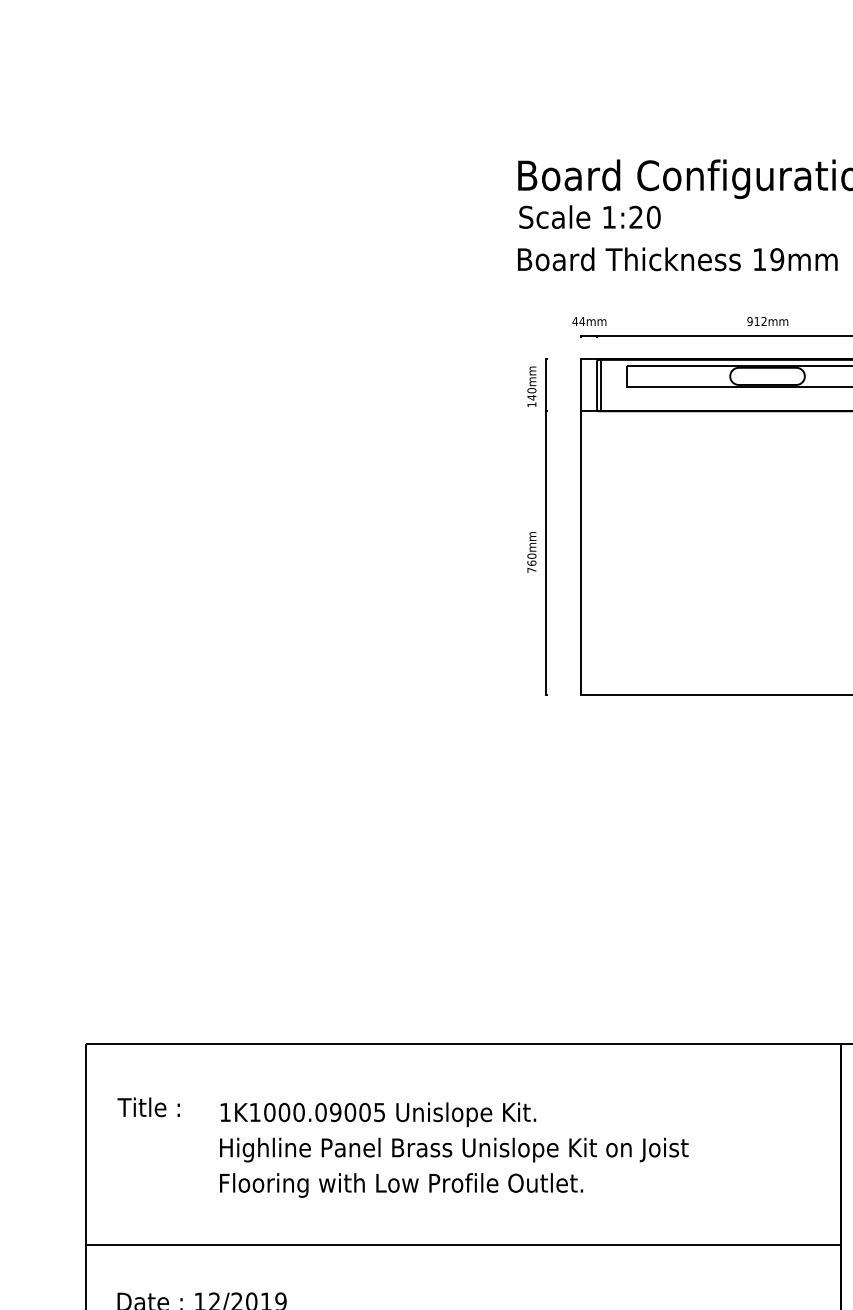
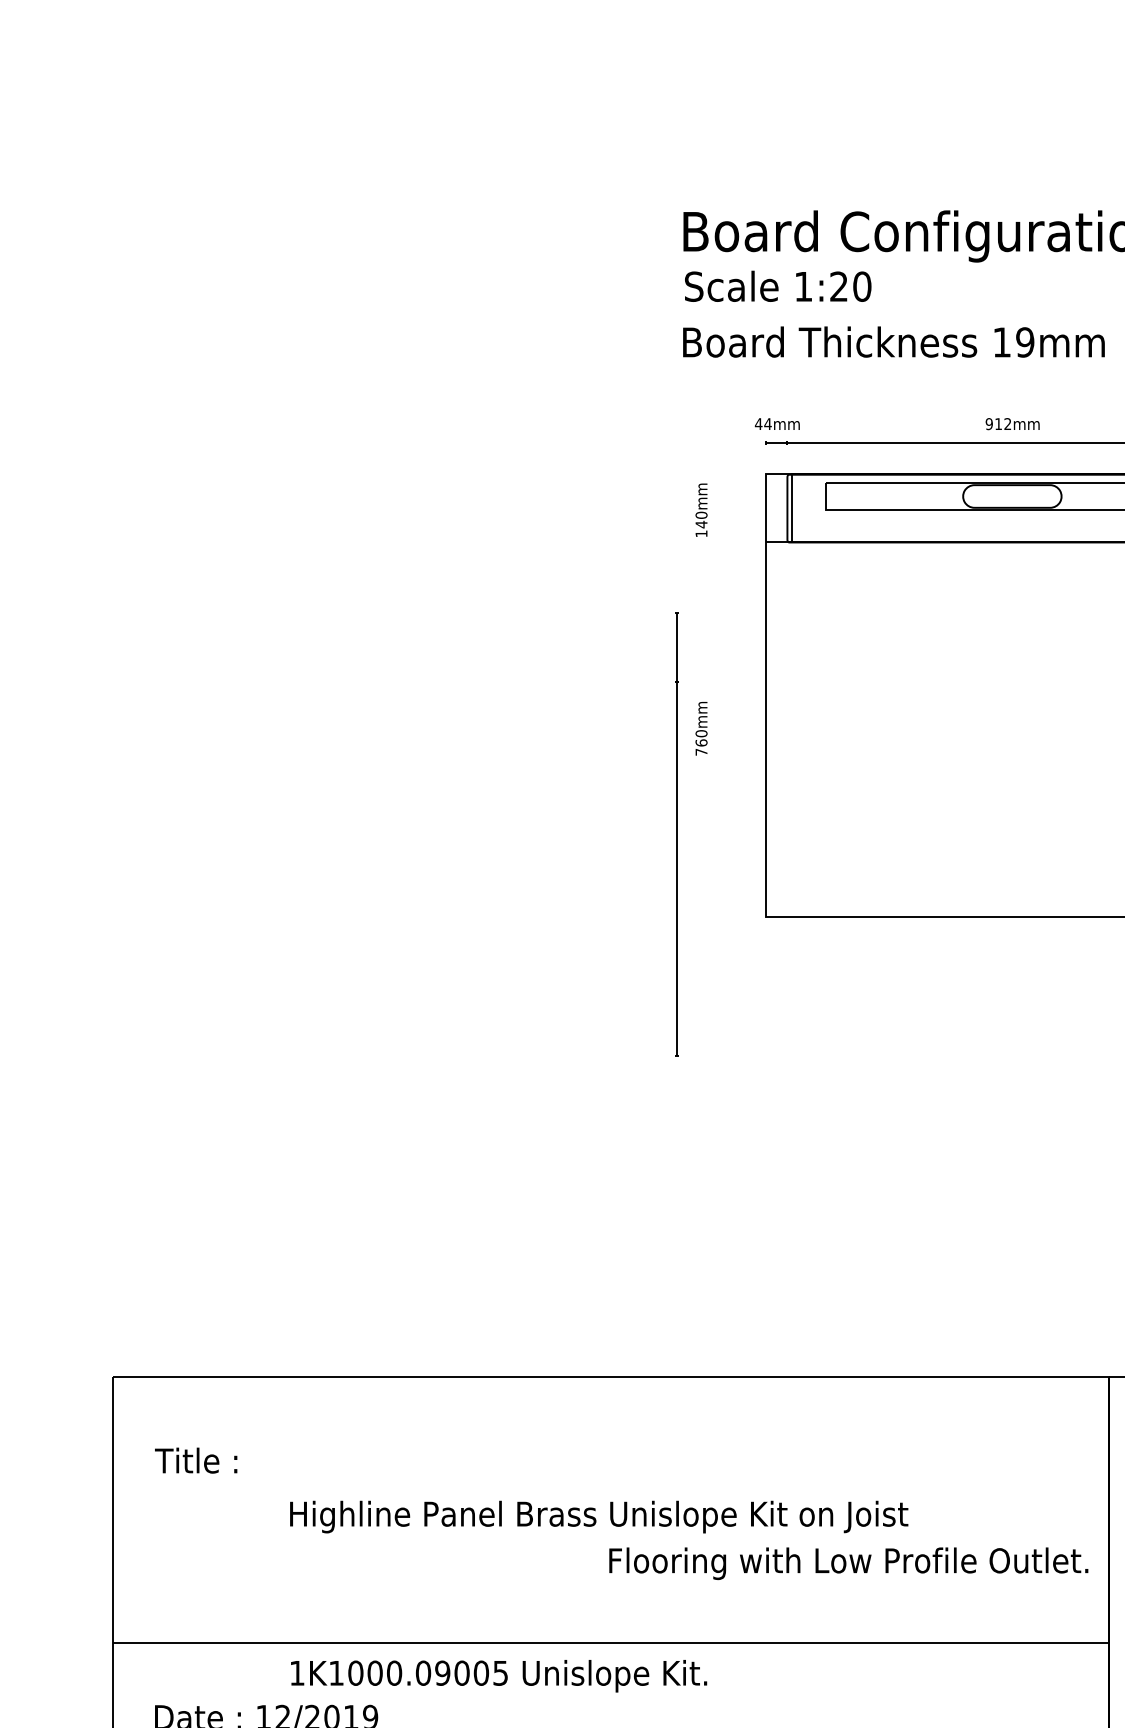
line: (546, 526) -> (677, 834), moved
text: (378, 1114) -> (499, 1675), moved
text: (401, 1185) -> (848, 1563), moved

